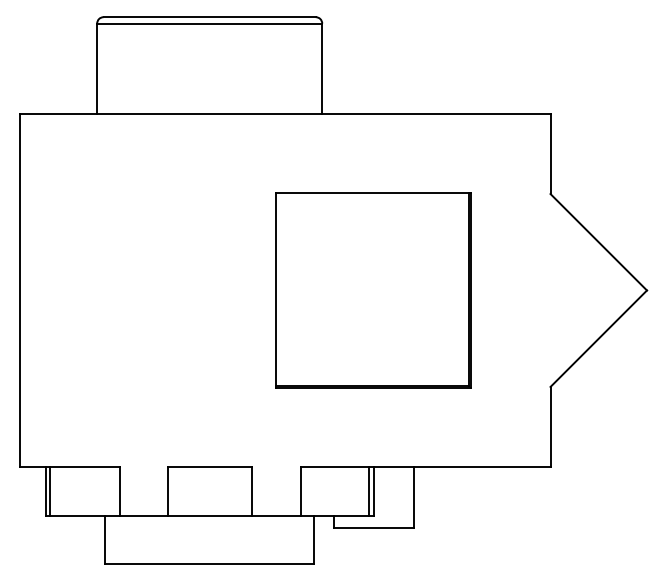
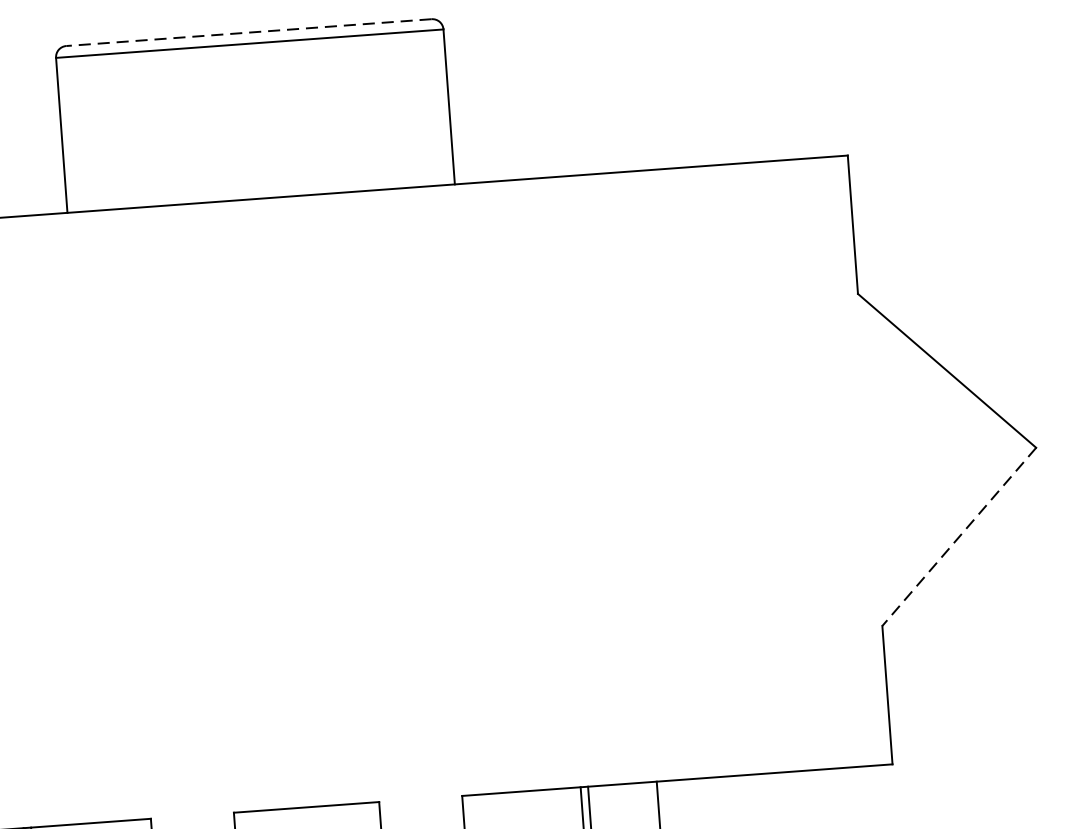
line: (209, 17) -> (248, 33), solid -> dashed
part: (373, 290) -> (565, 482), removed
line: (598, 339) -> (958, 538), solid -> dashed

